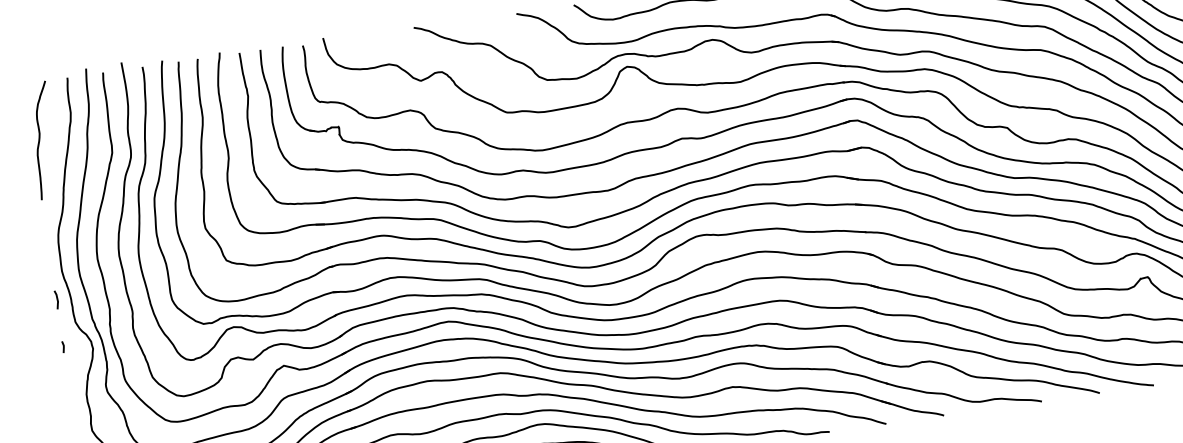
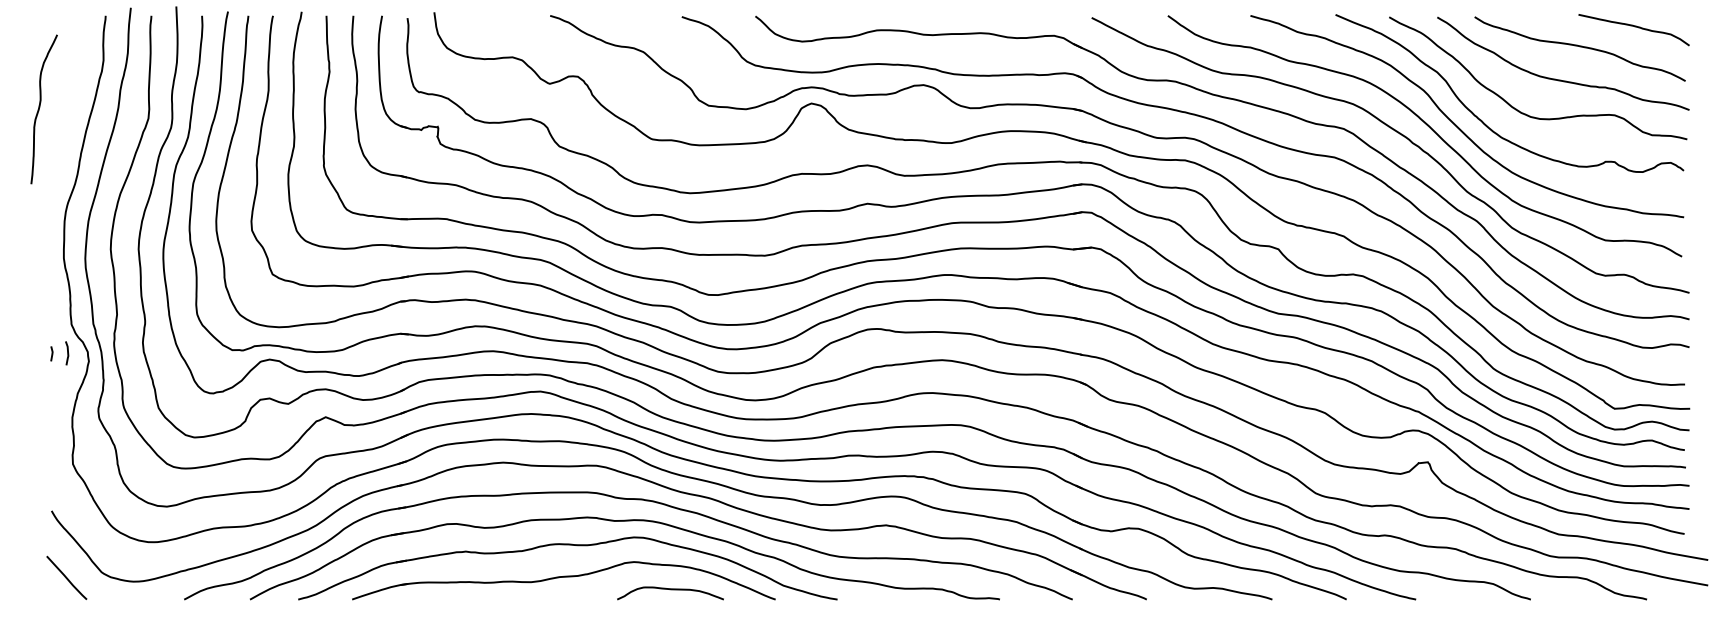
curve: (40, 139) -> (40, 107), moved
line: (57, 300) -> (67, 353), moved

